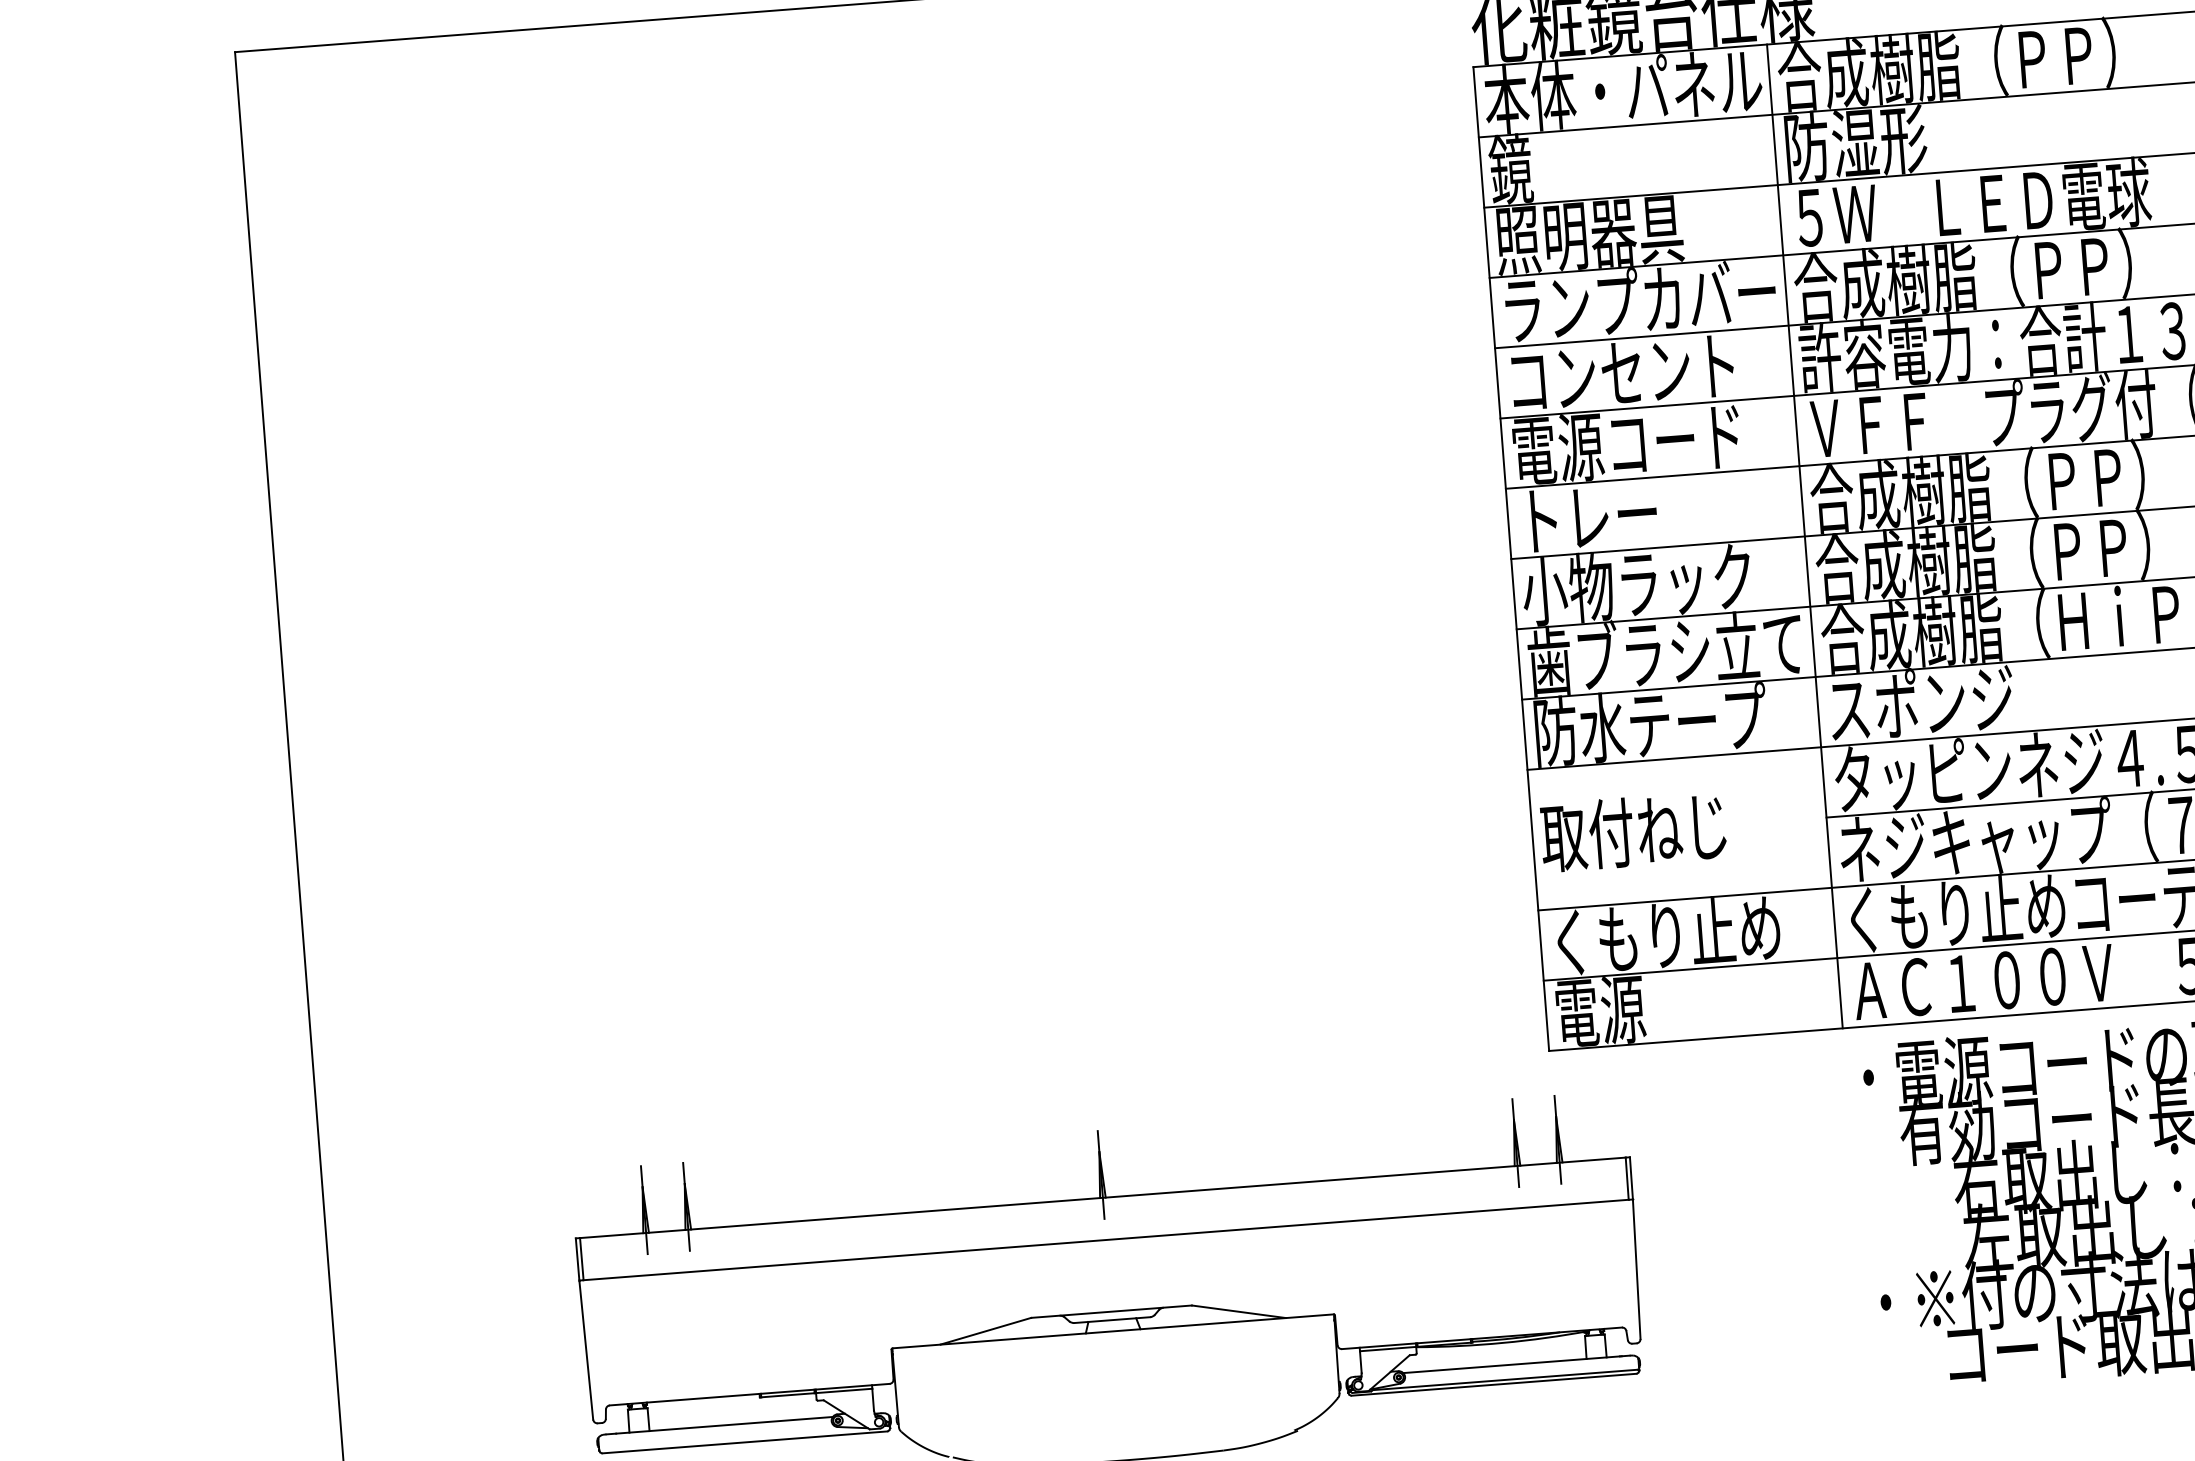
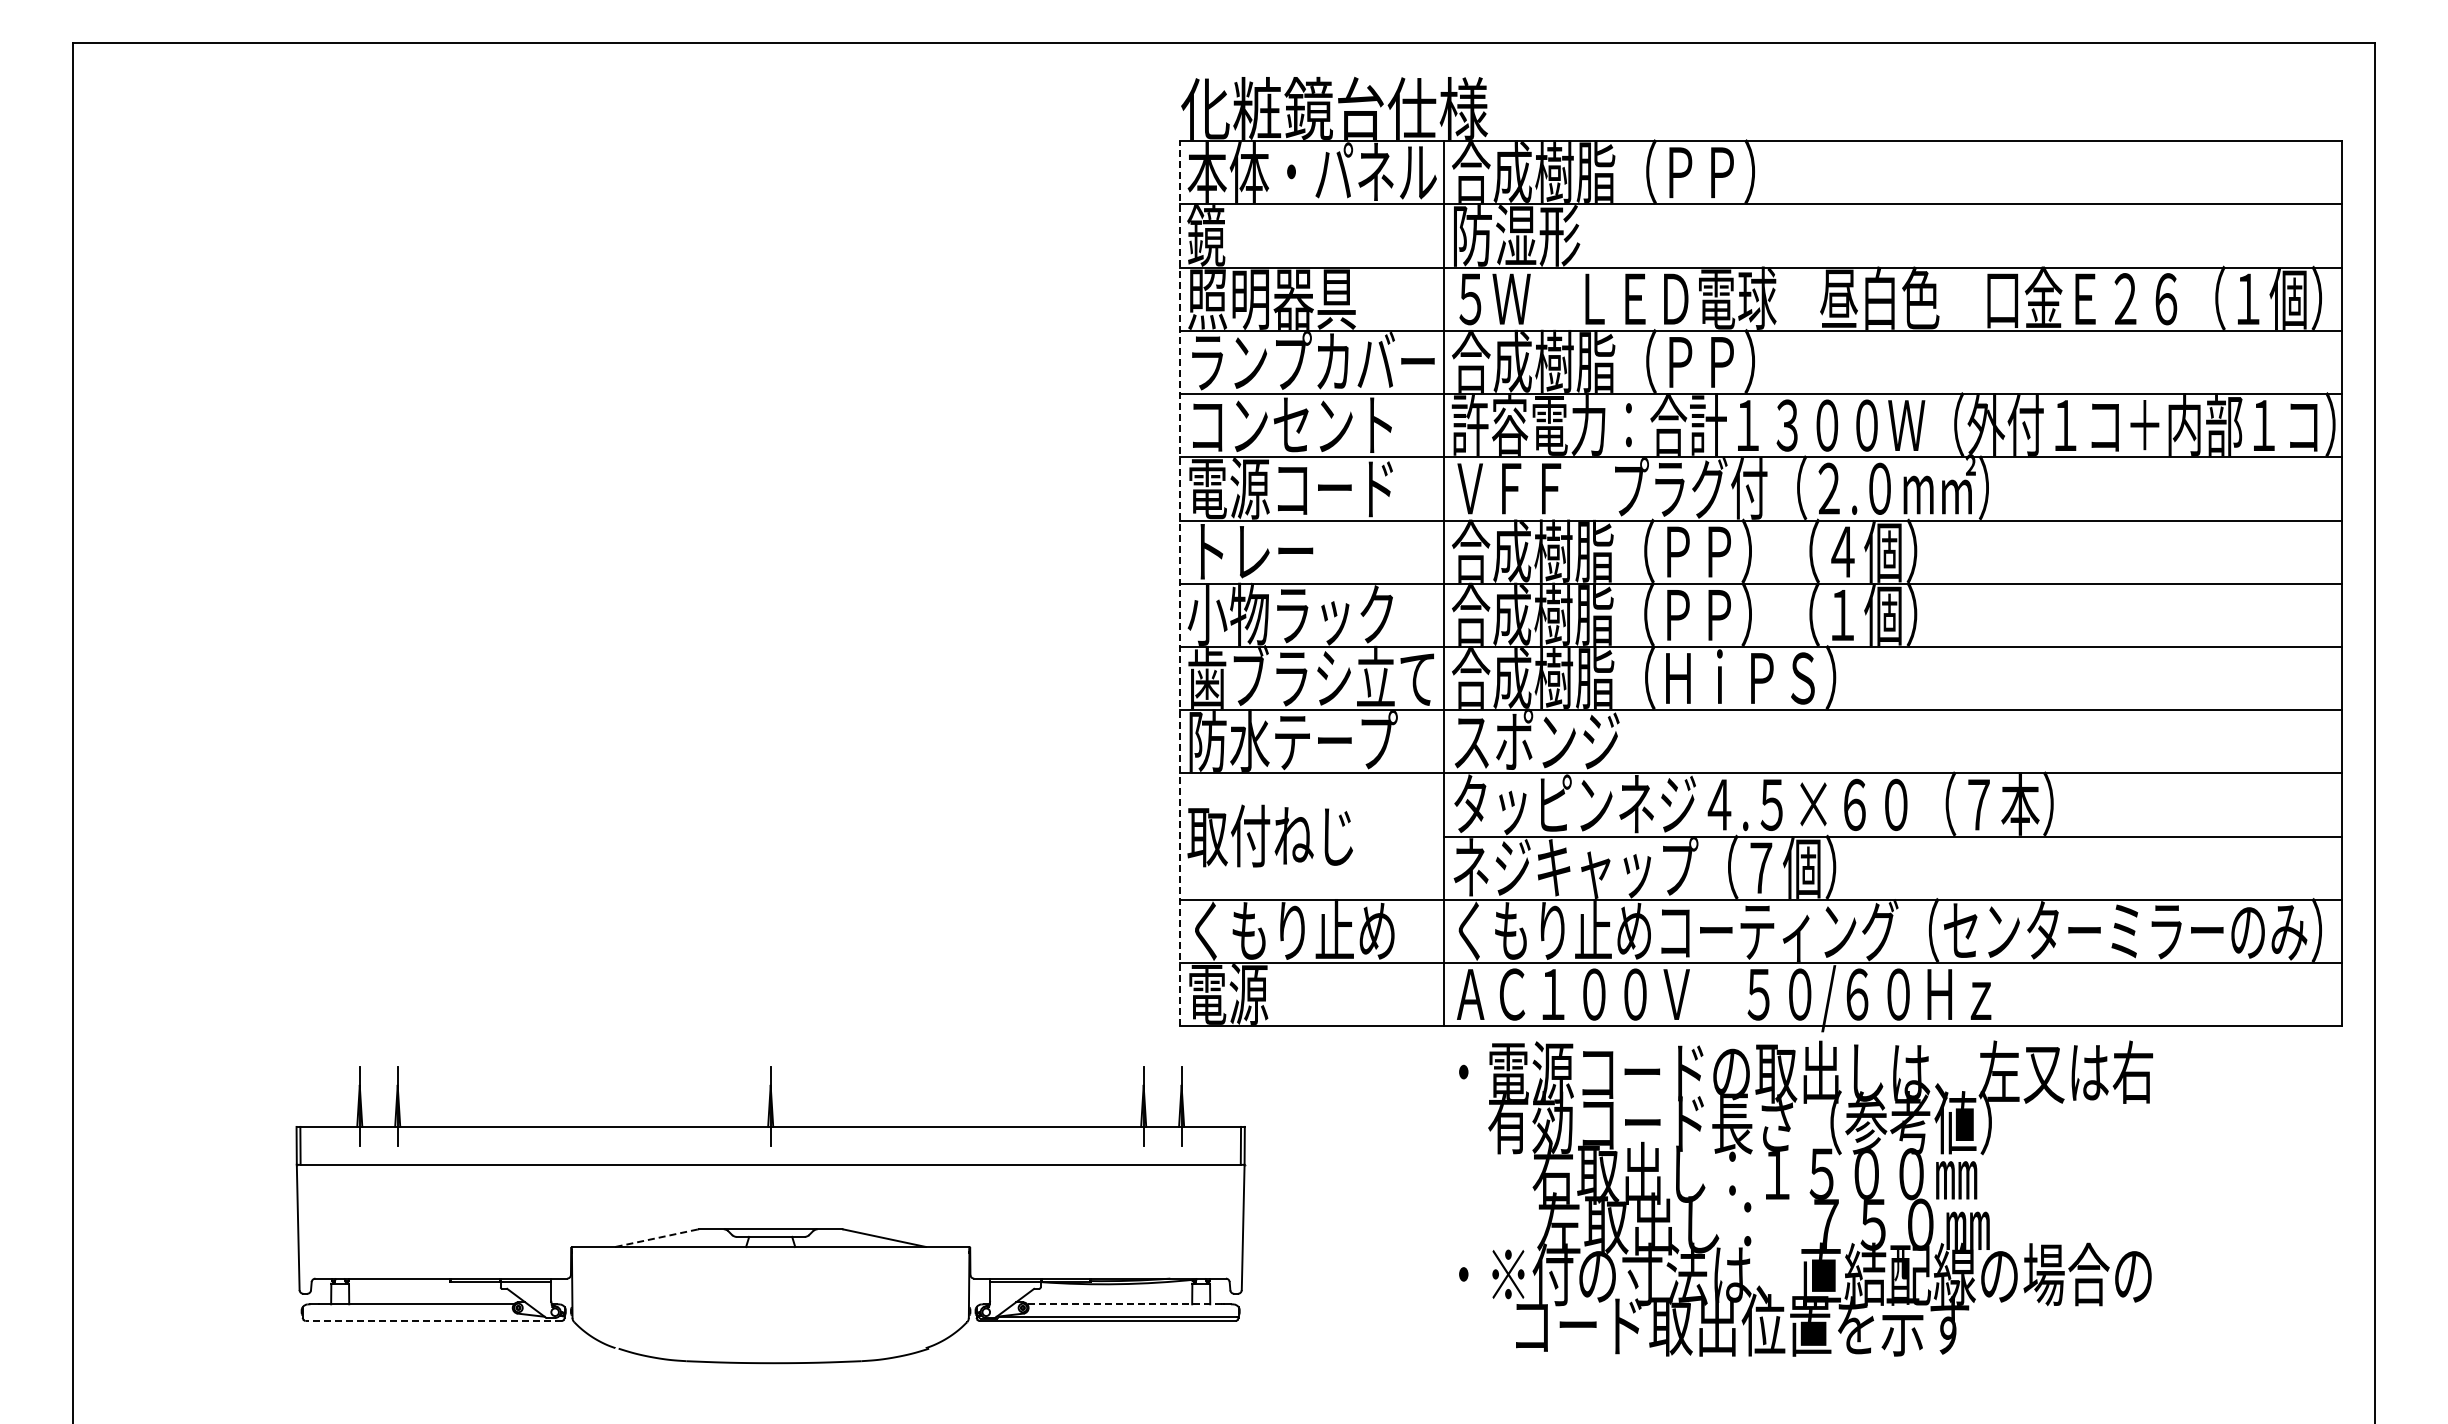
line: (1510, 558) -> (1179, 583), solid -> dashed
line: (985, 1331) -> (656, 1238), solid -> dashed
line: (1511, 1364) -> (1124, 1304), solid -> dashed
line: (744, 1441) -> (433, 1320), solid -> dashed

